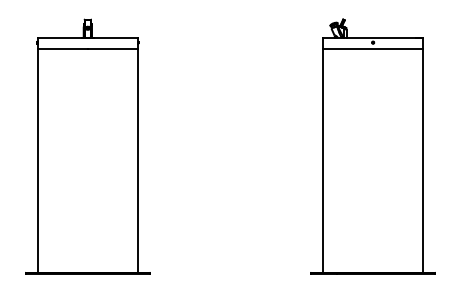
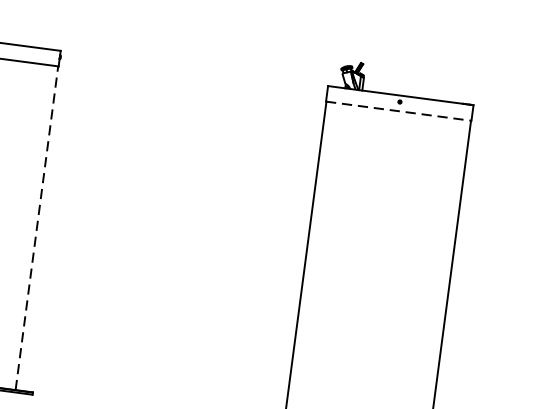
line: (373, 49) -> (399, 111), solid -> dashed
line: (137, 160) -> (36, 227), solid -> dashed

